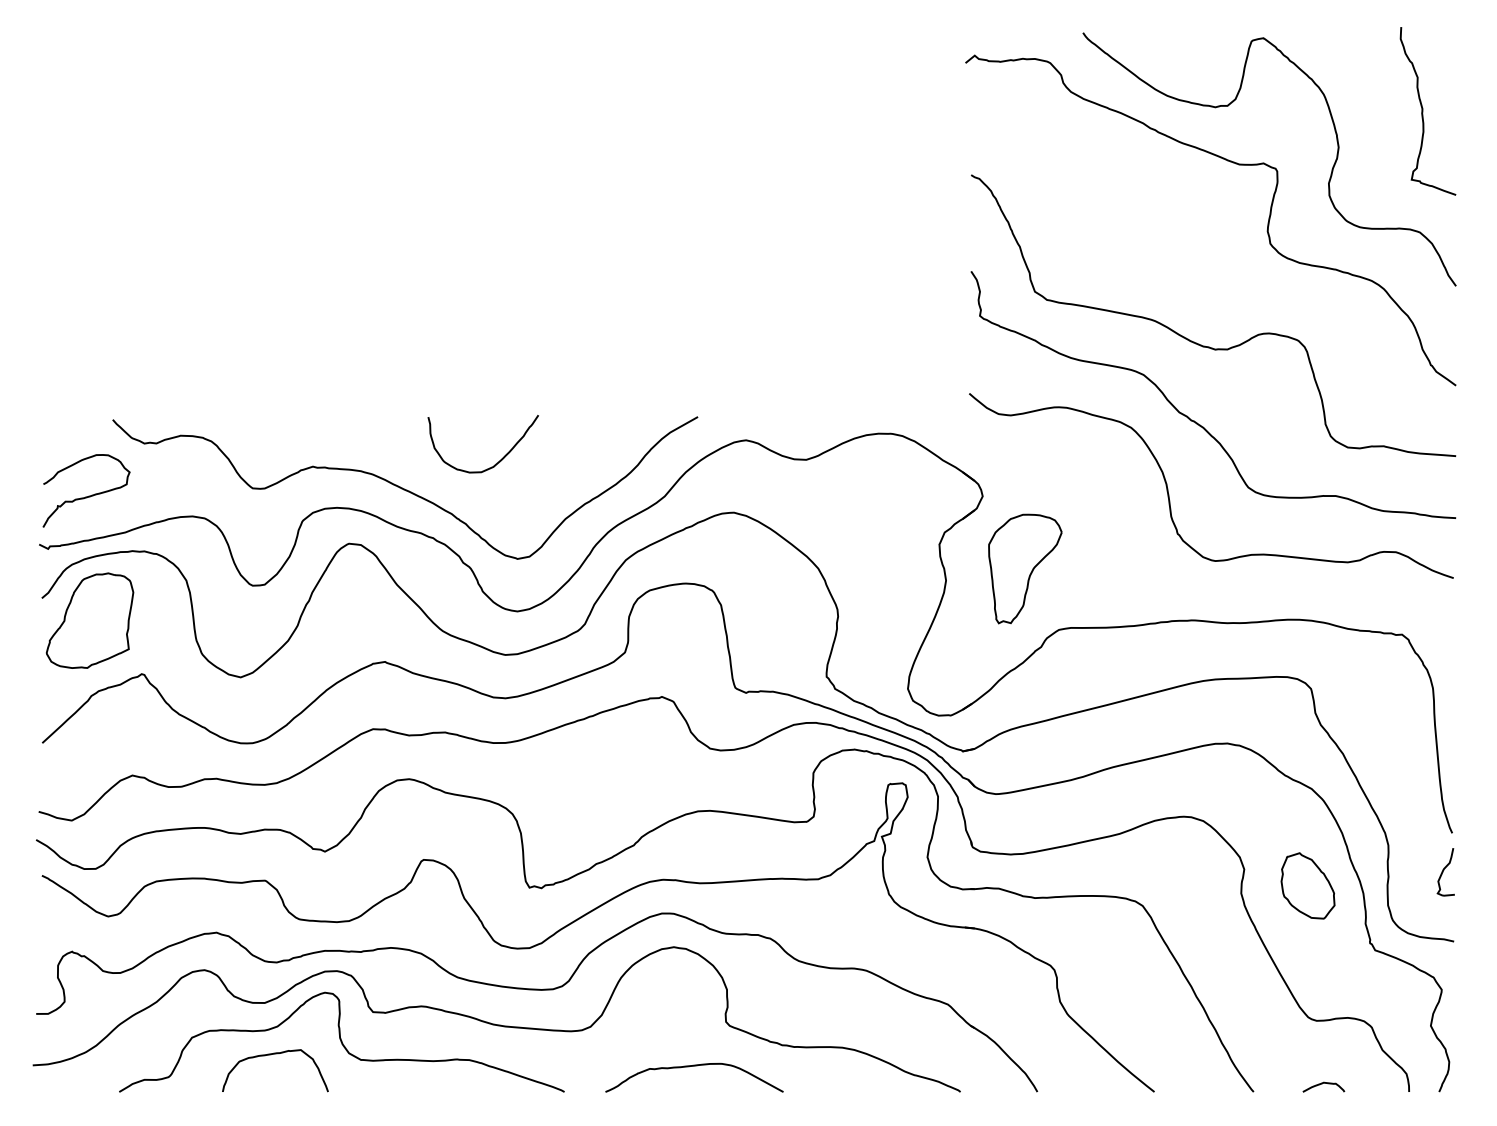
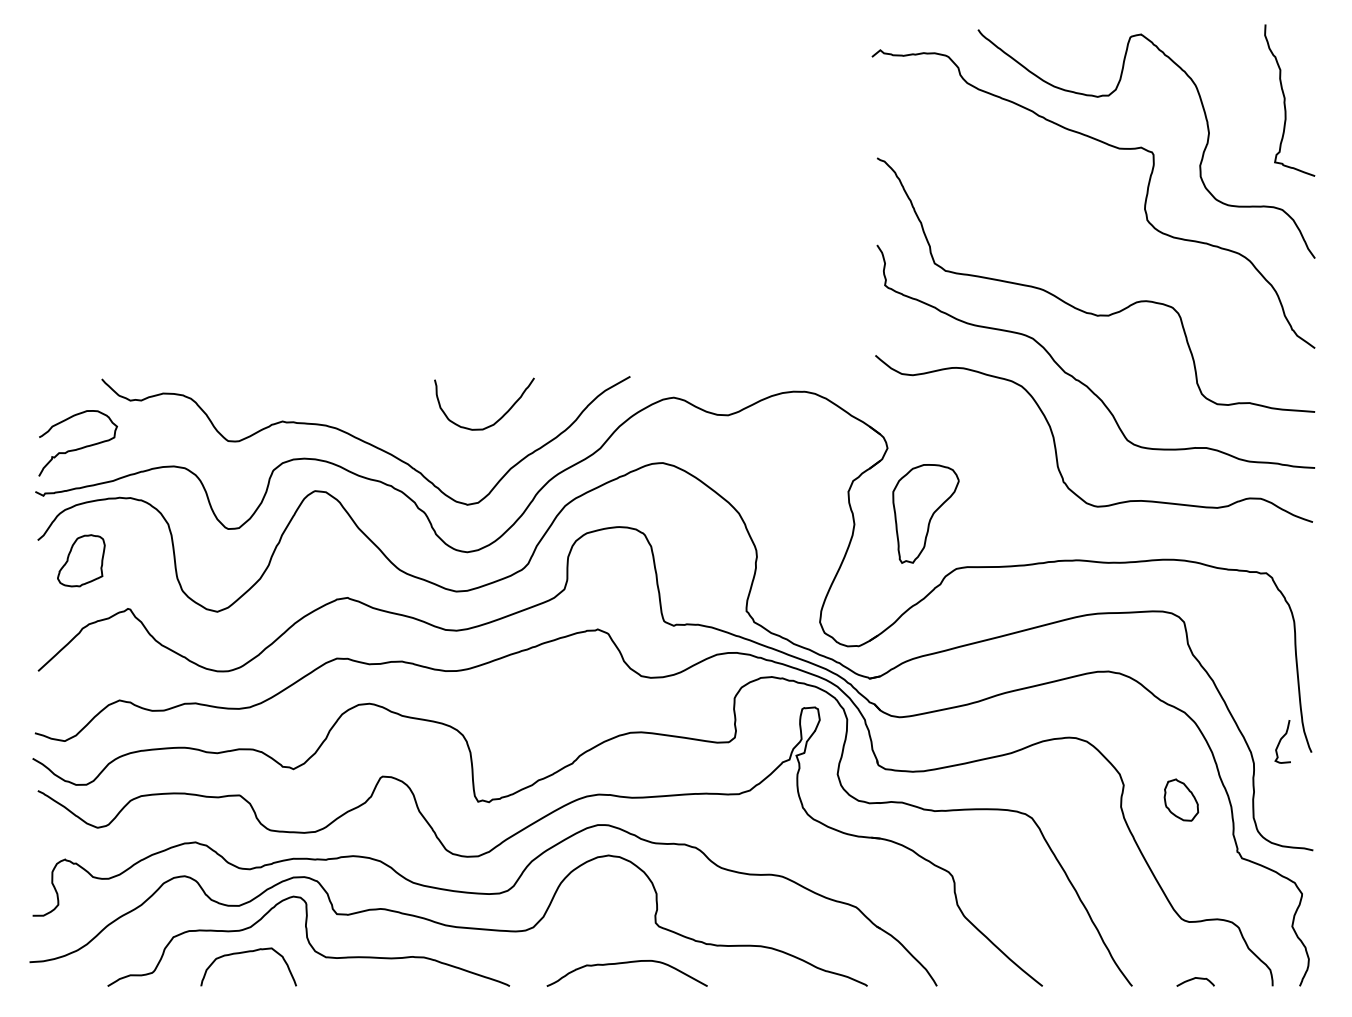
curve: (495, 463) -> (495, 421), moved
part: (90, 620) -> (81, 560), size x0.6
curve: (1444, 870) -> (1281, 740), moved
part: (1308, 885) -> (1181, 799), size x0.7

